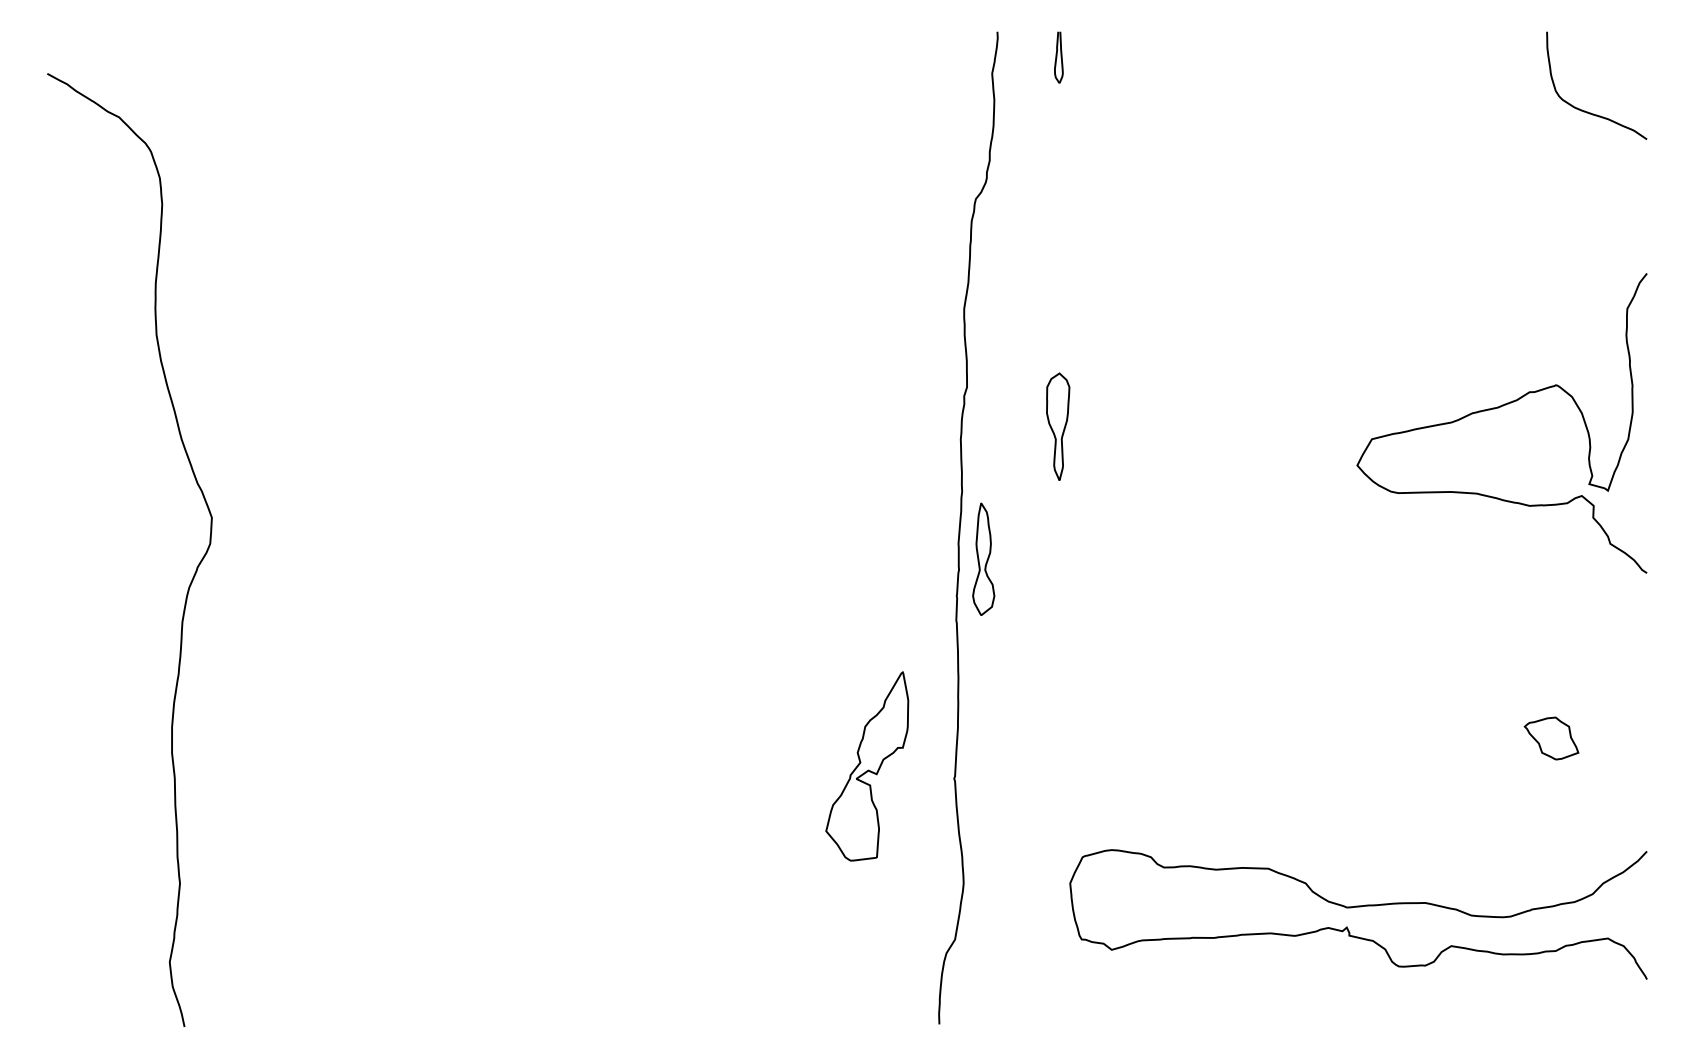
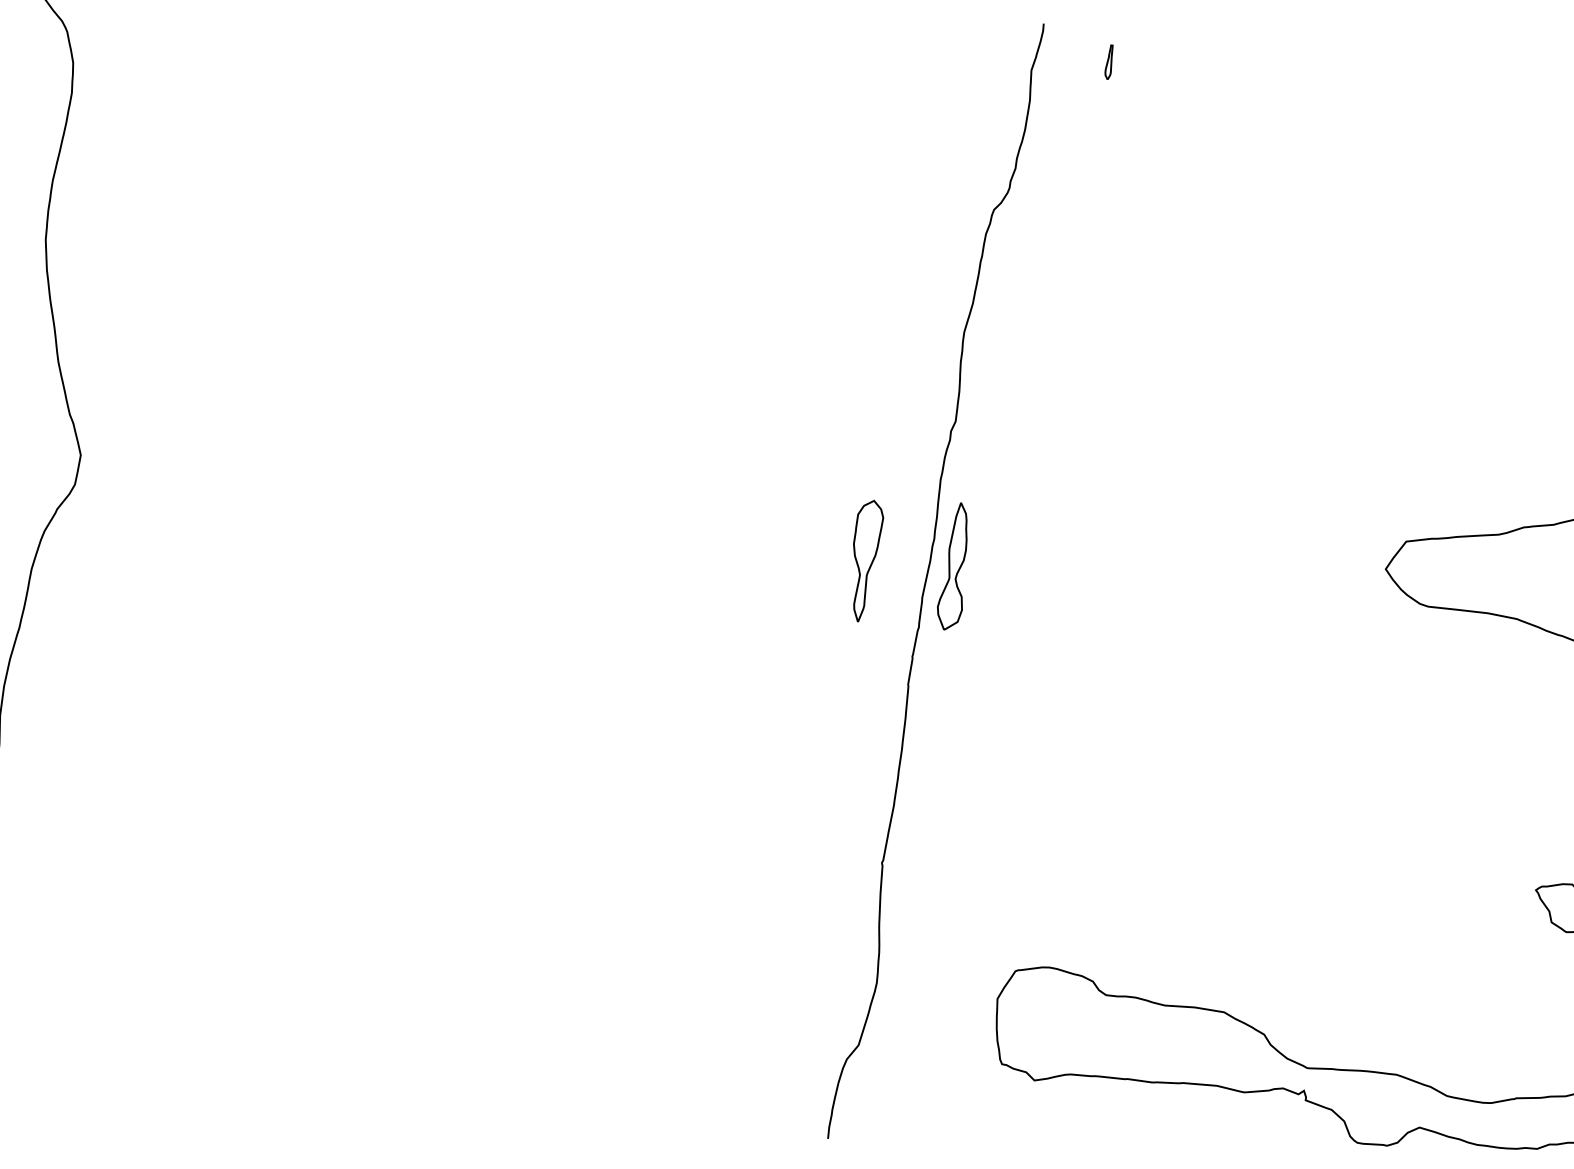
part: (1058, 57) -> (1109, 61), size x0.6
part: (1058, 426) -> (864, 560), moved
part: (983, 558) -> (955, 565), moved
part: (867, 766) -> (785, 835), removed

